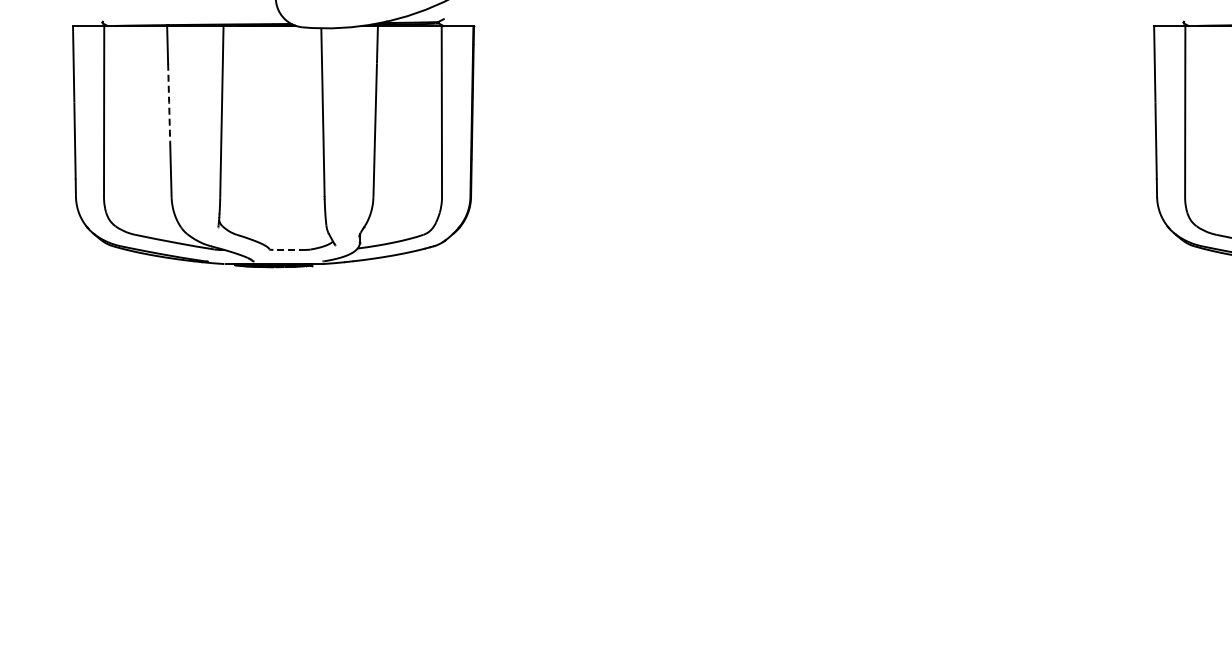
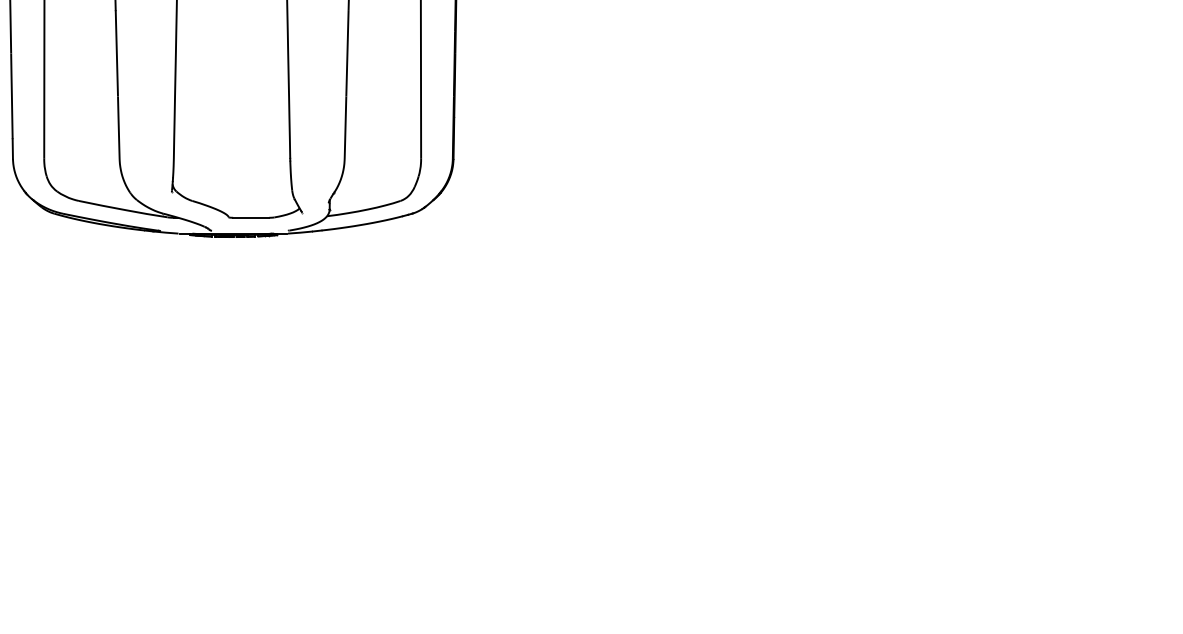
line: (169, 102) -> (117, 53), dashed -> solid
line: (289, 249) -> (251, 217), dashed -> solid

